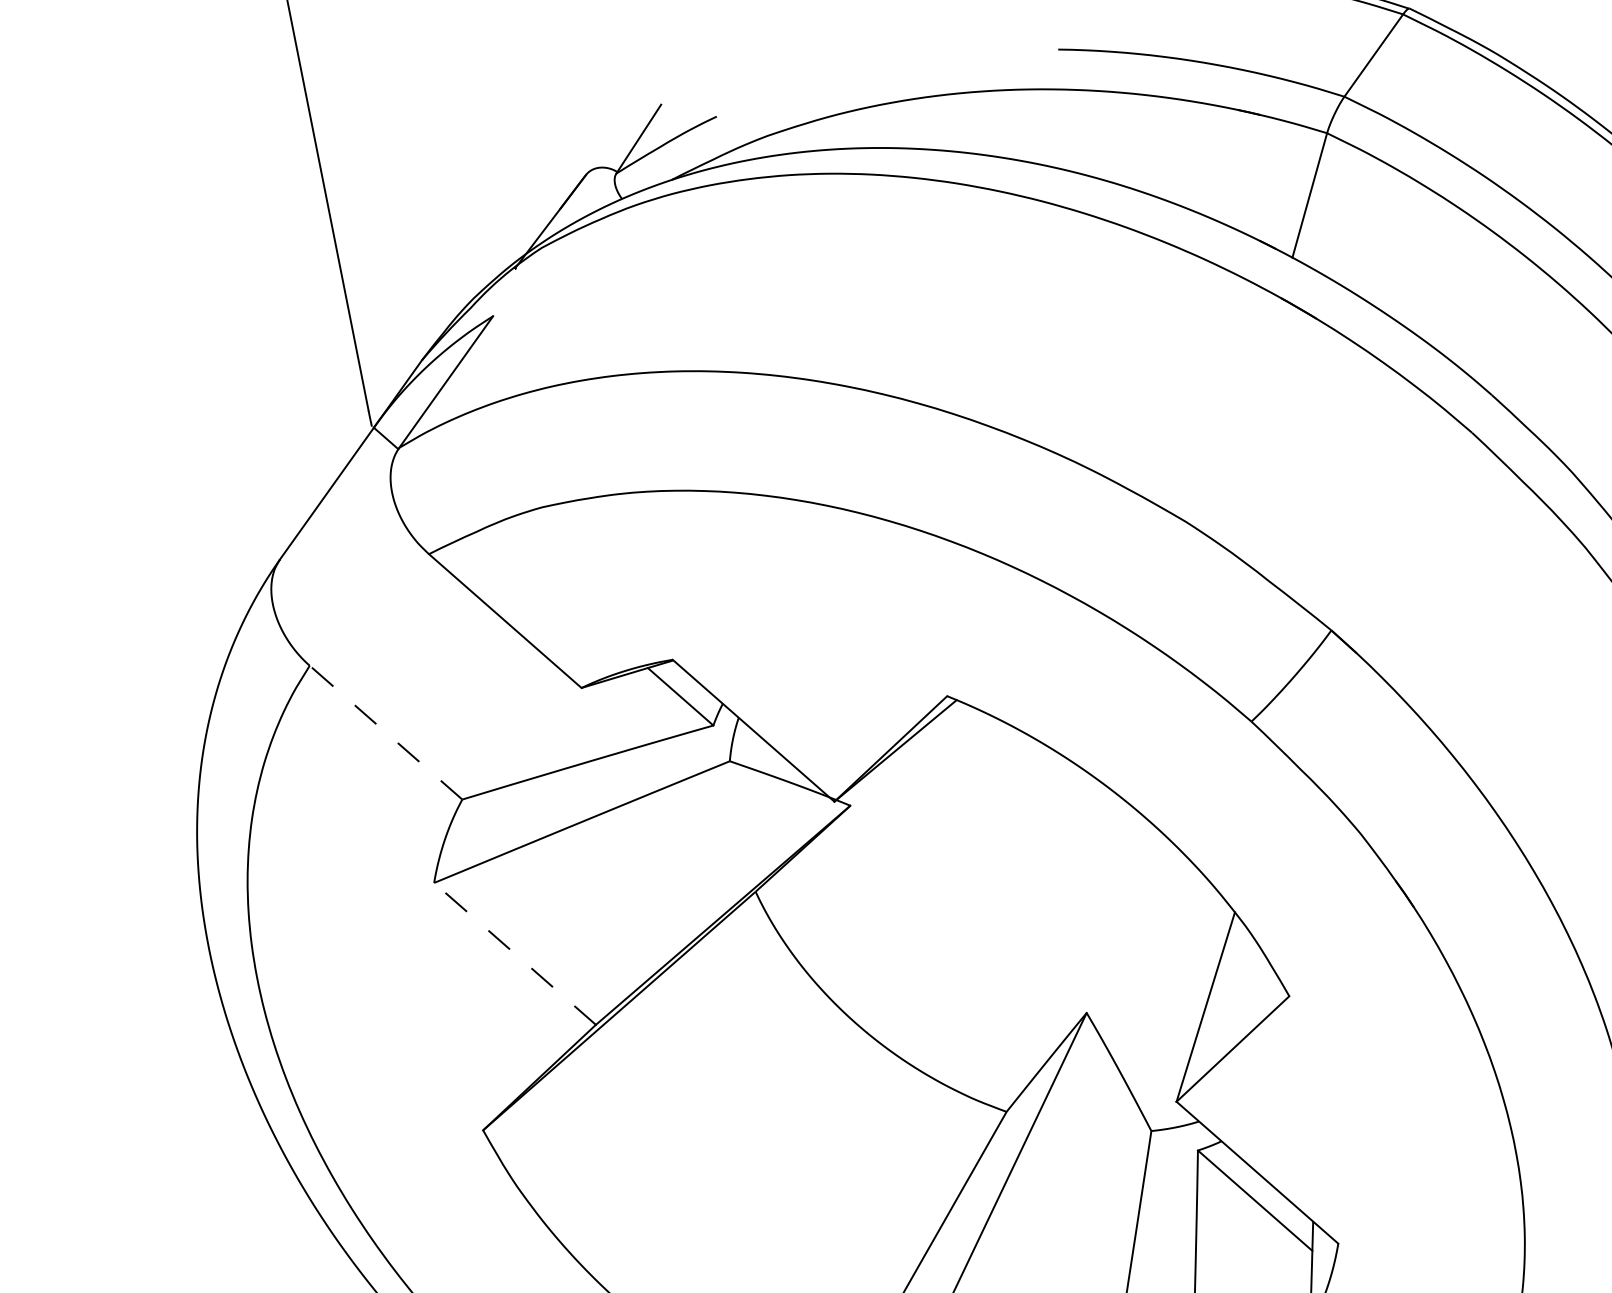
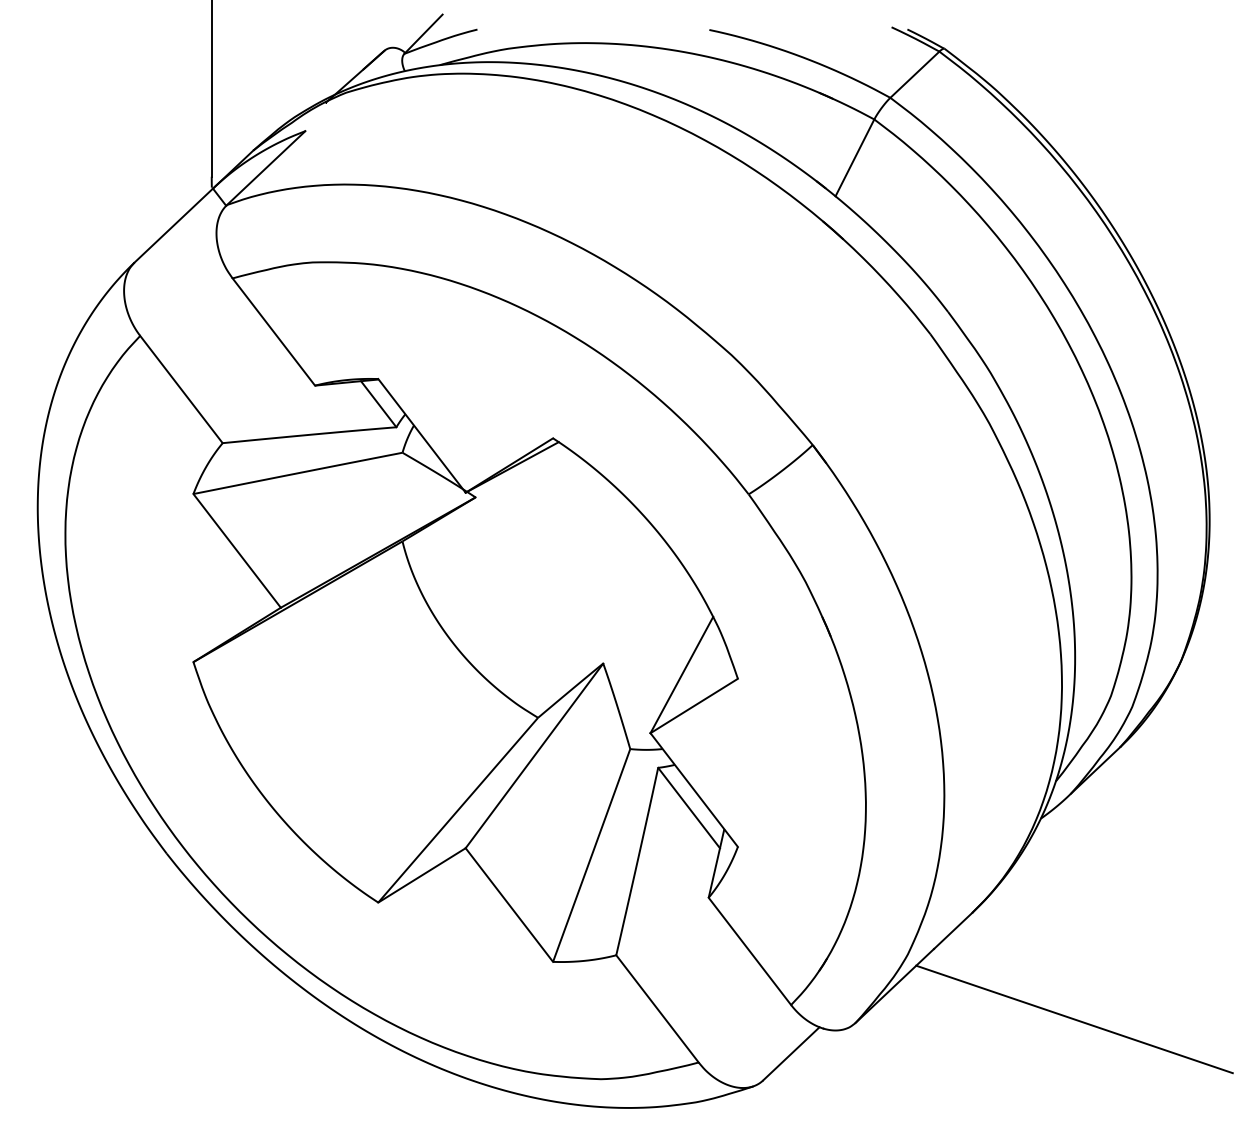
line: (386, 732) -> (181, 389), dashed -> solid
line: (515, 953) -> (237, 550), dashed -> solid

